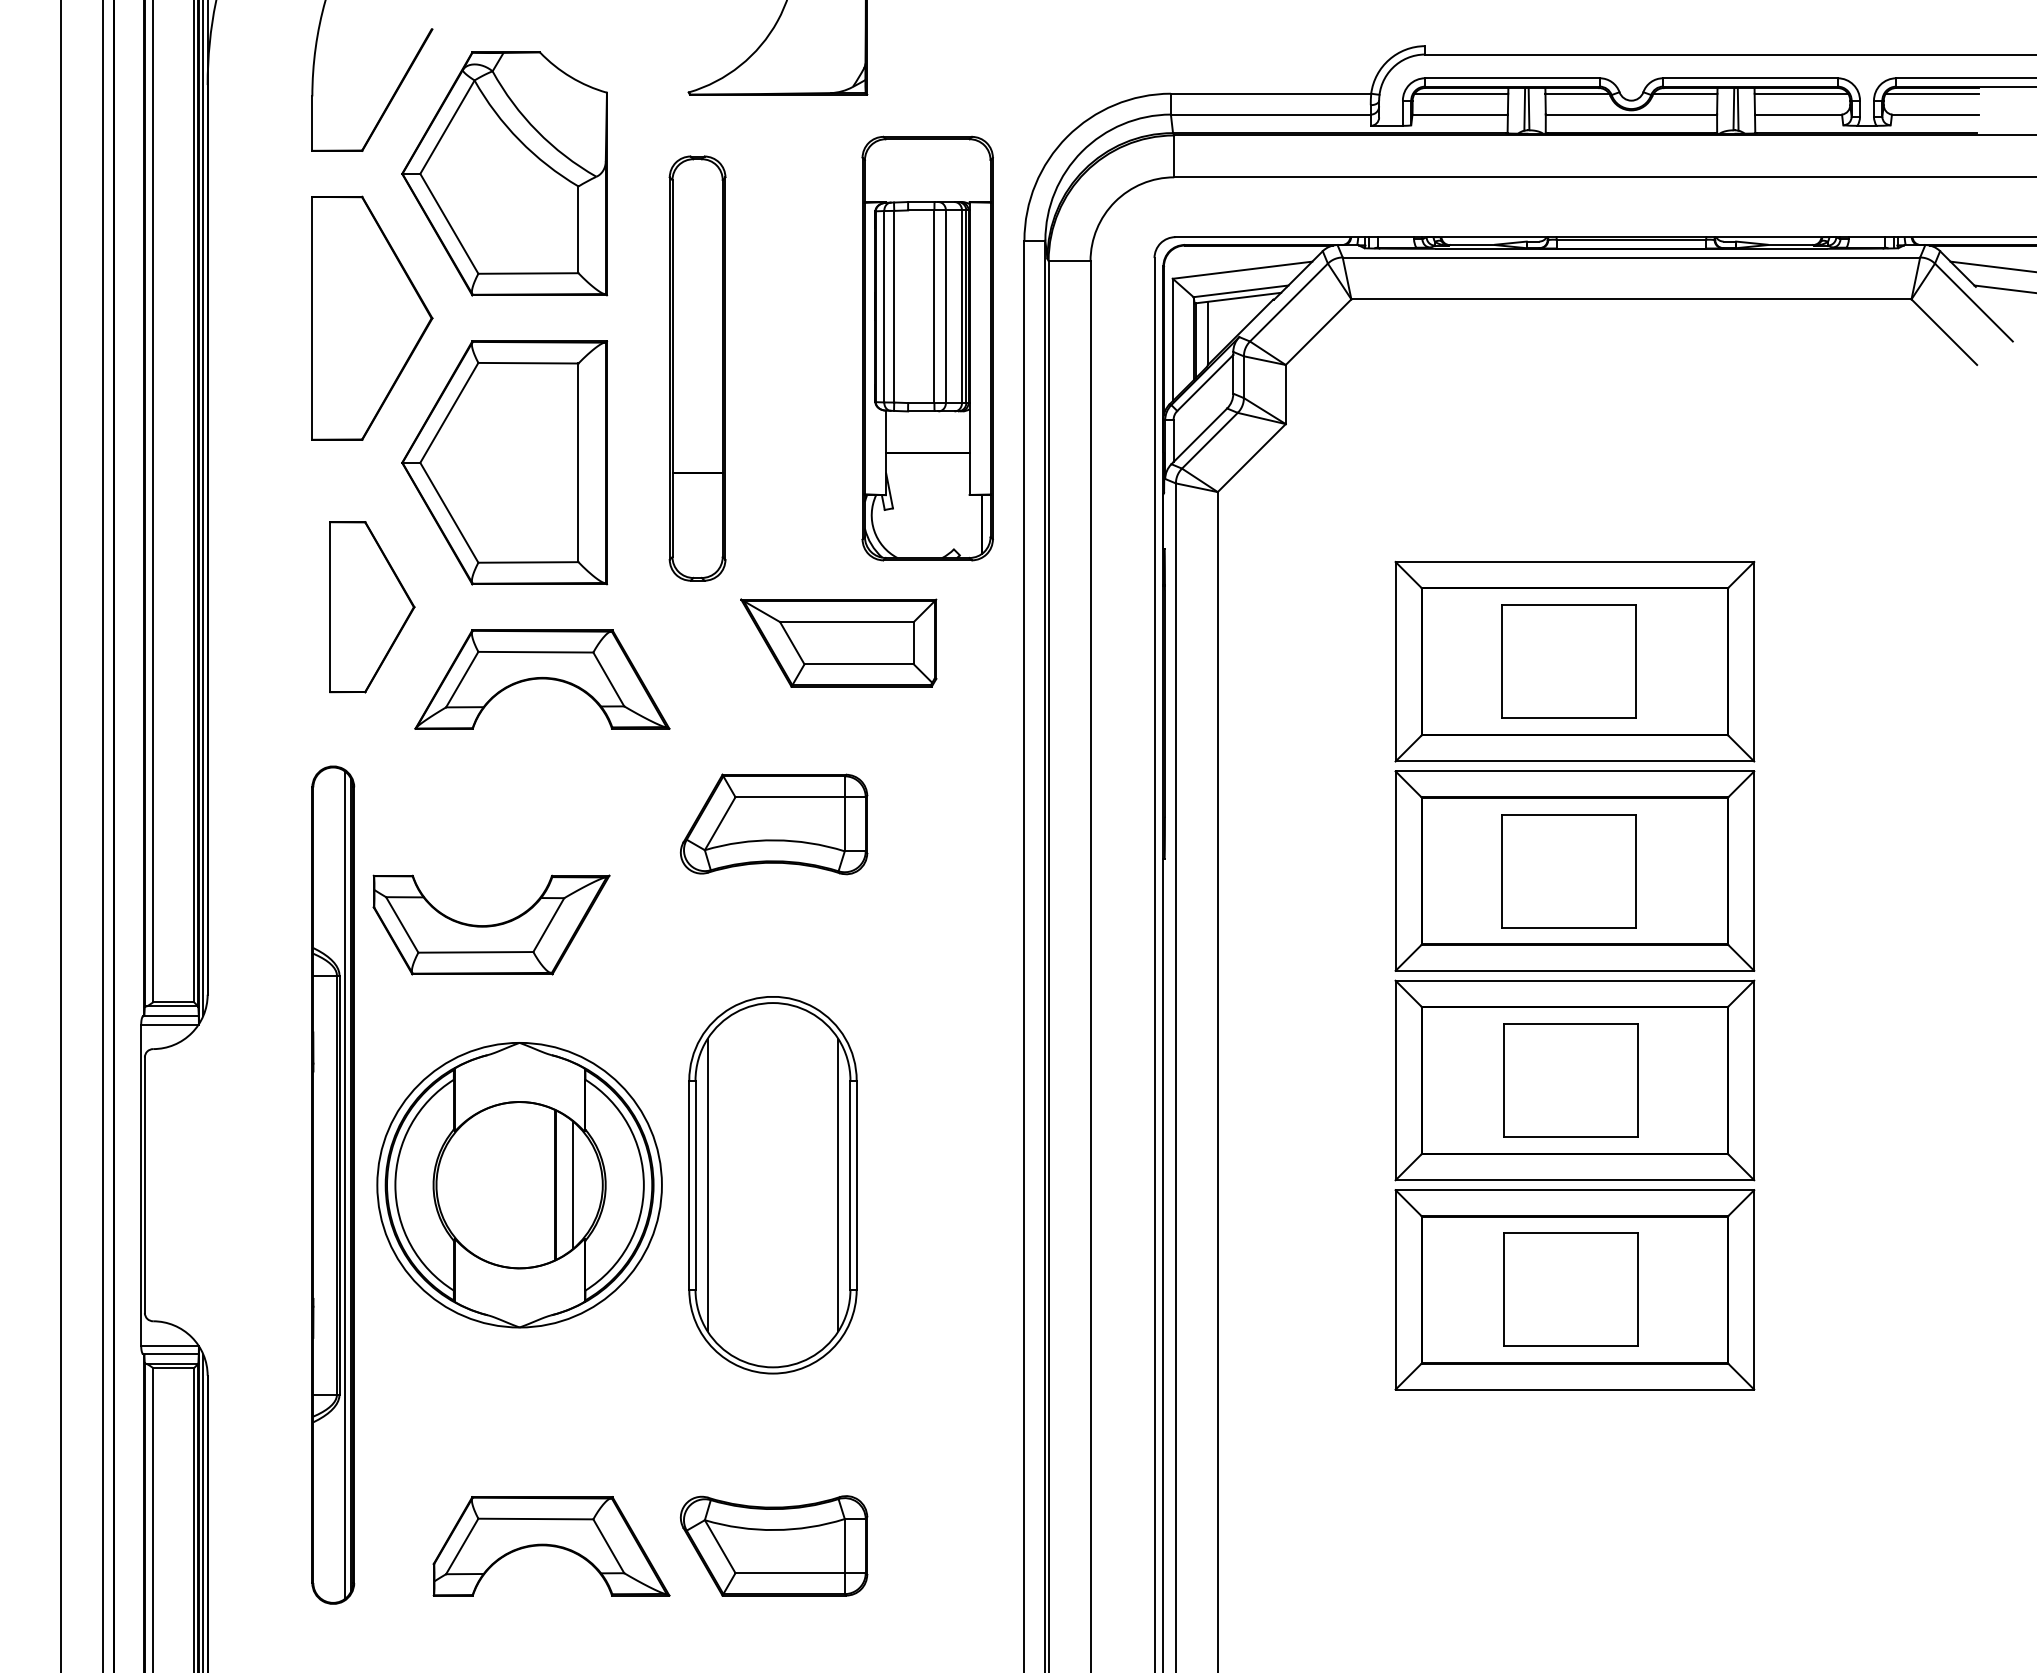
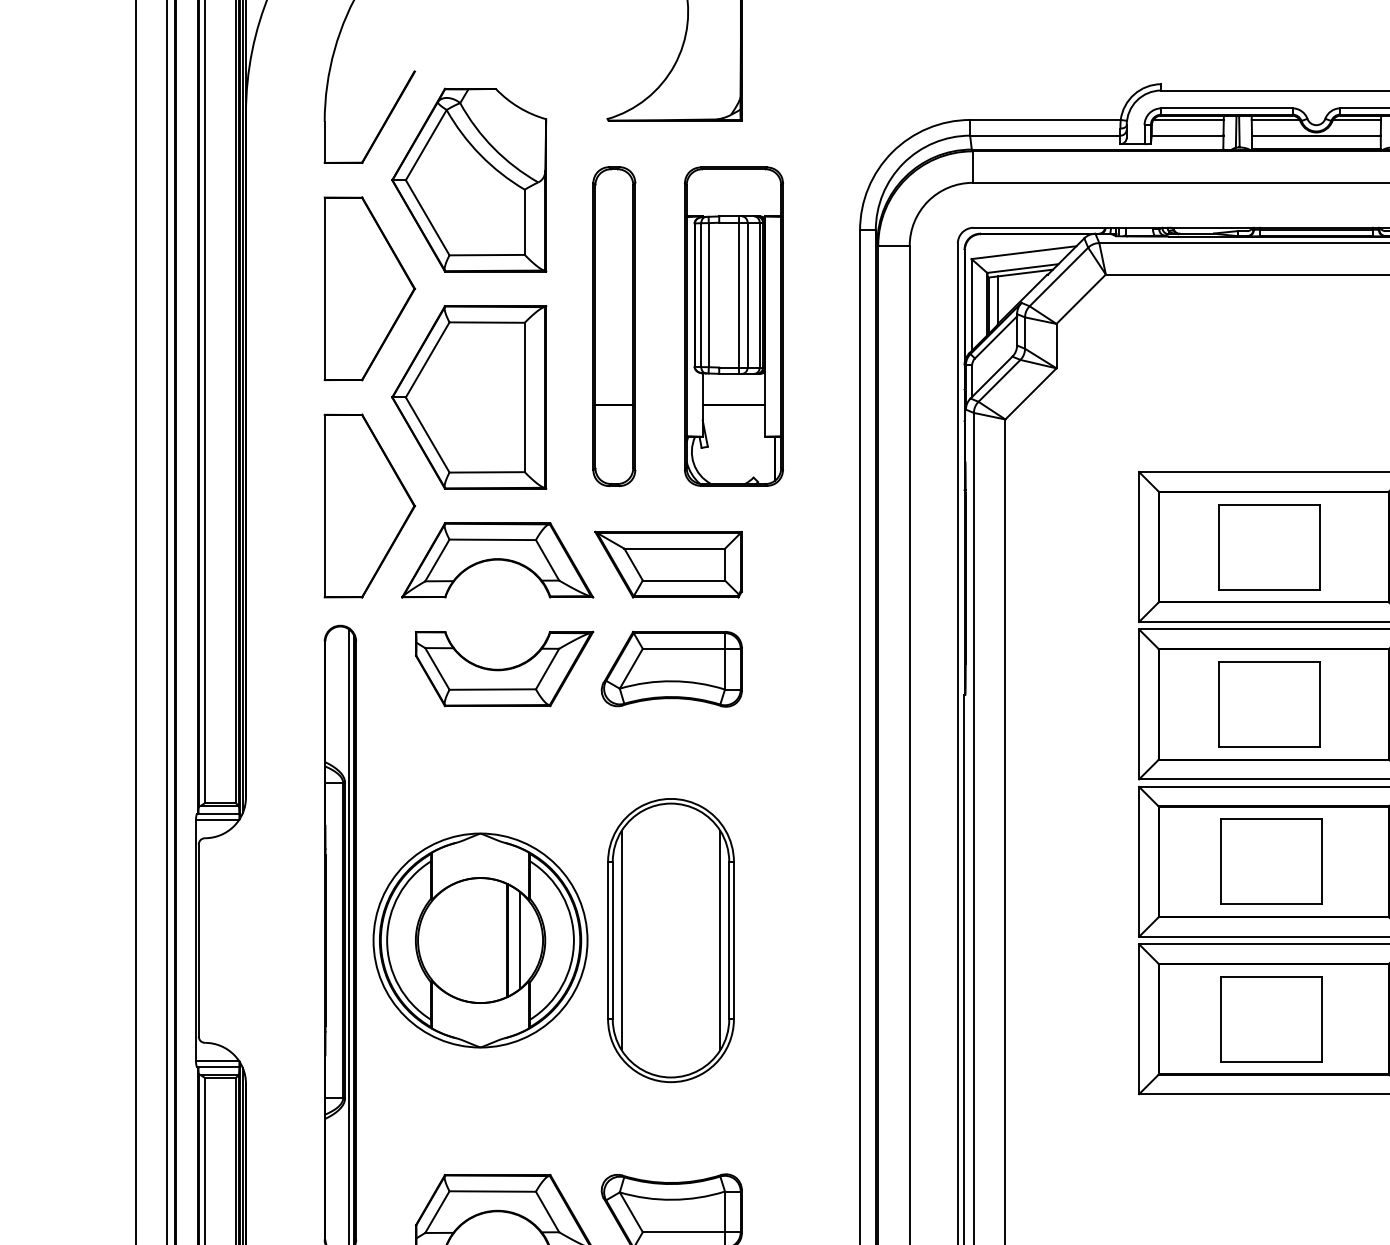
part: (927, 348) -> (733, 326), moved
part: (372, 606) -> (369, 505), size x1.43
part: (838, 642) -> (668, 564), moved
part: (491, 924) -> (504, 668), moved

